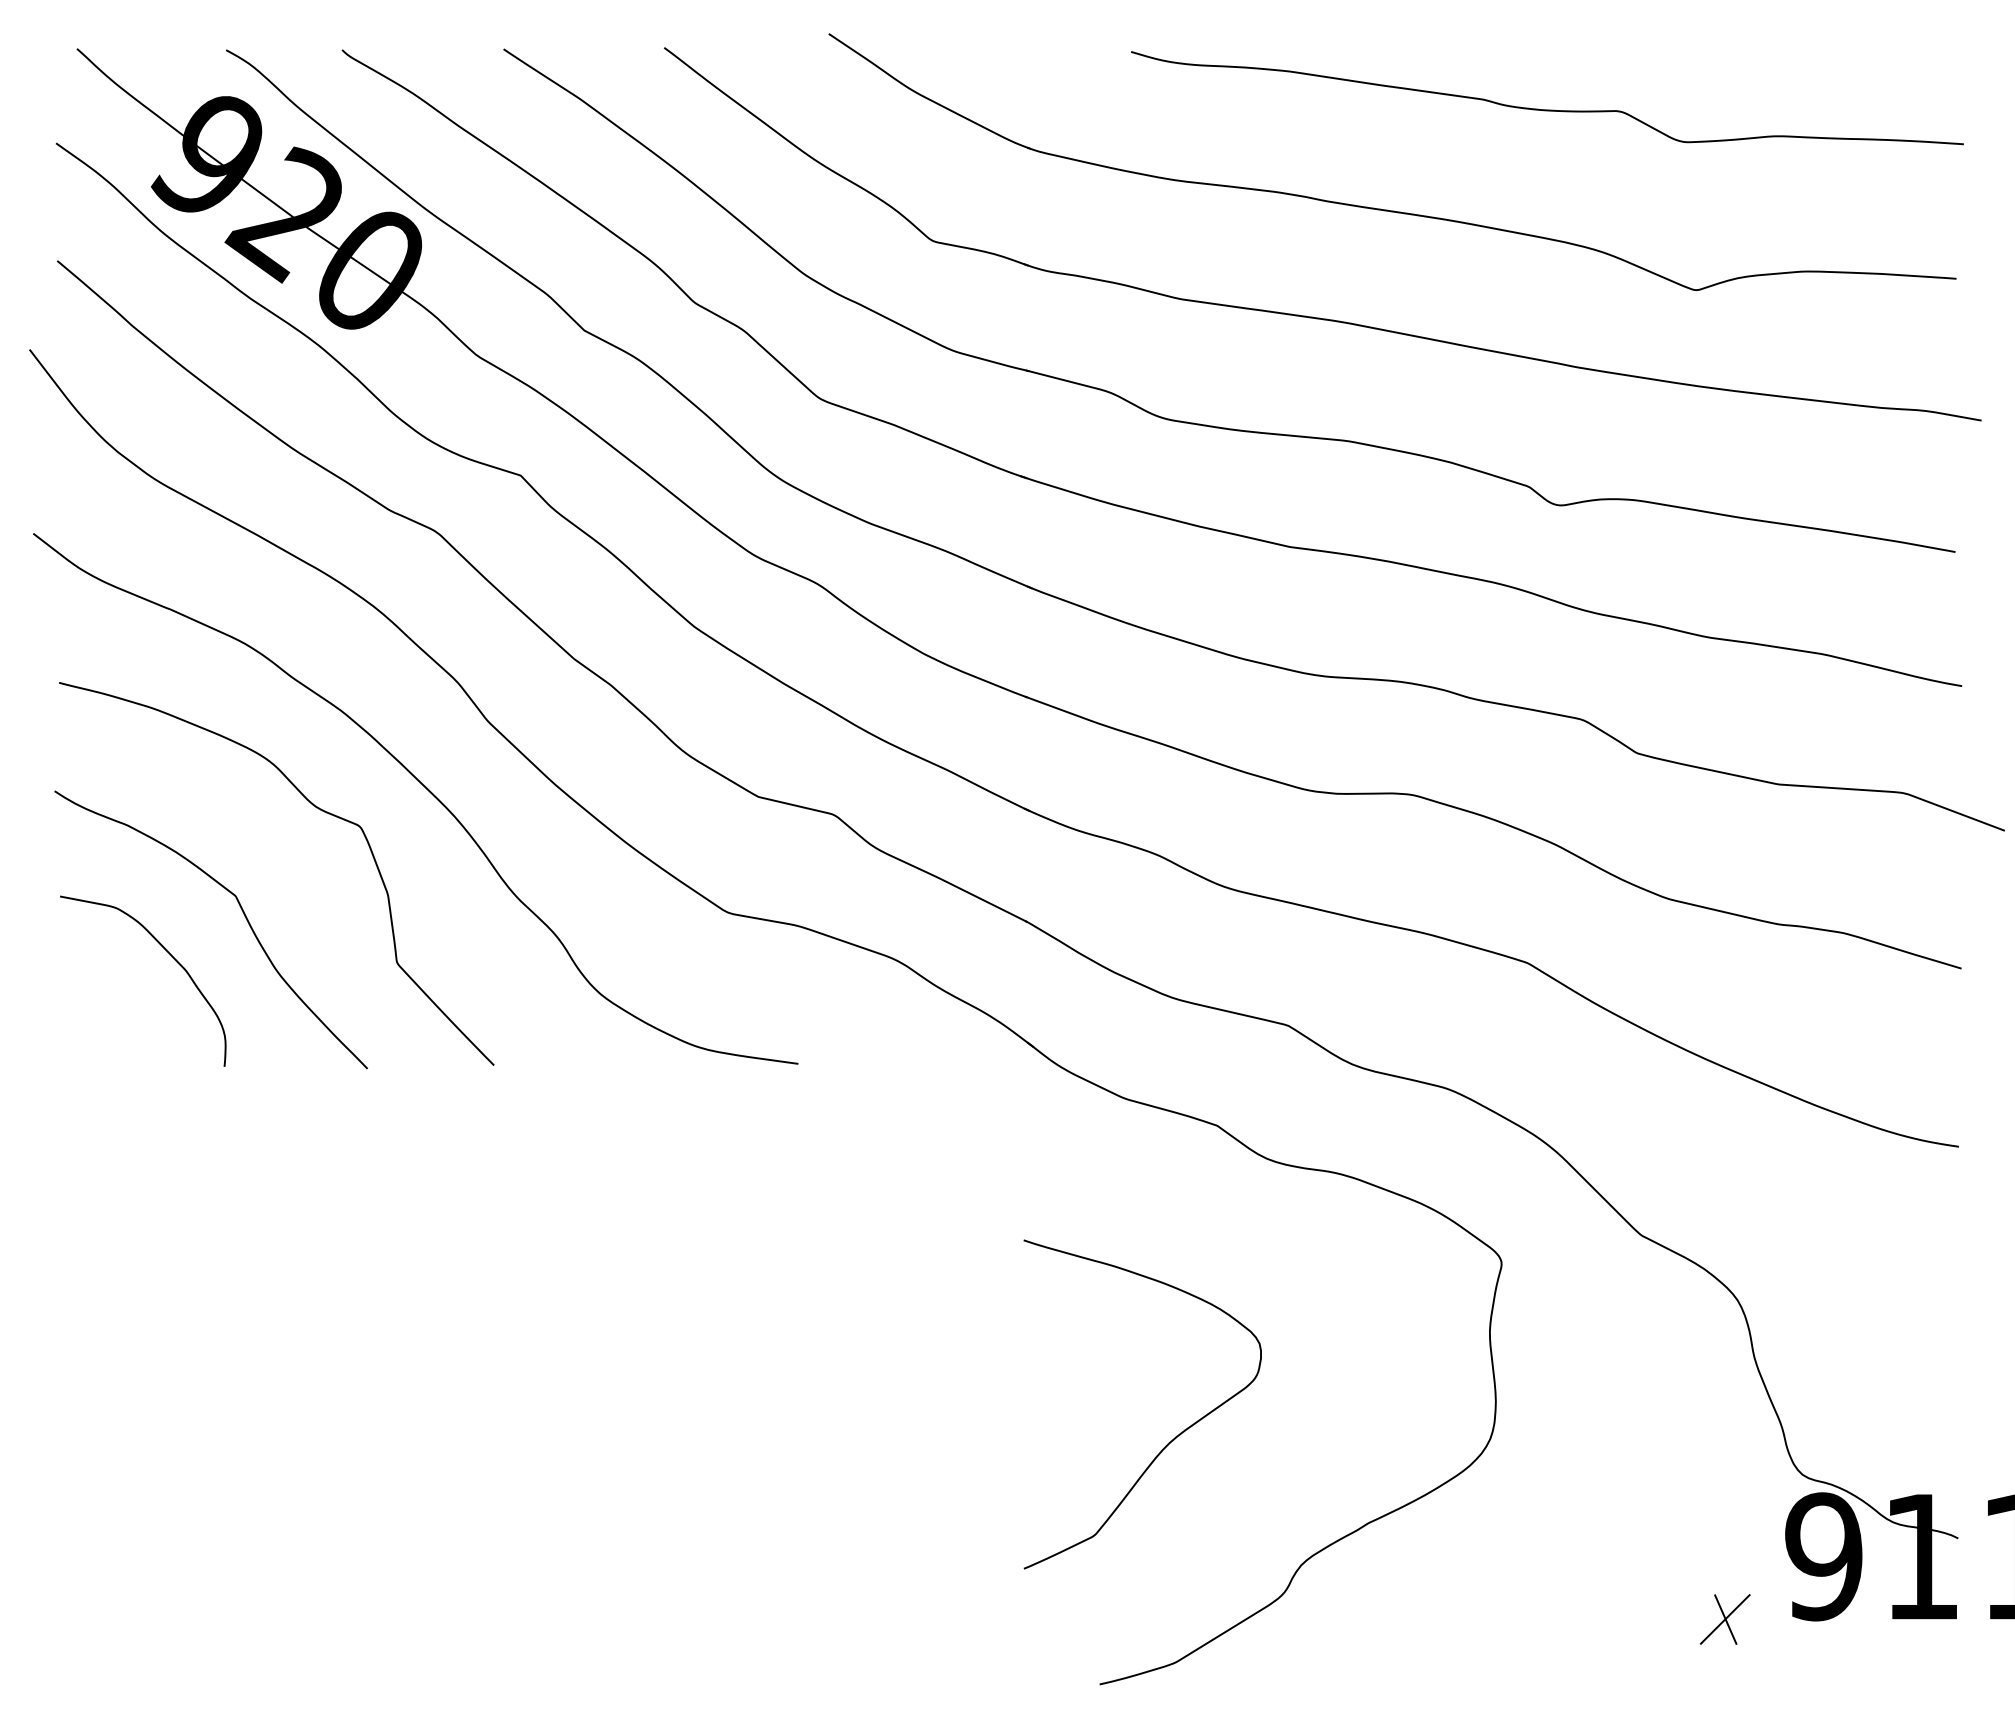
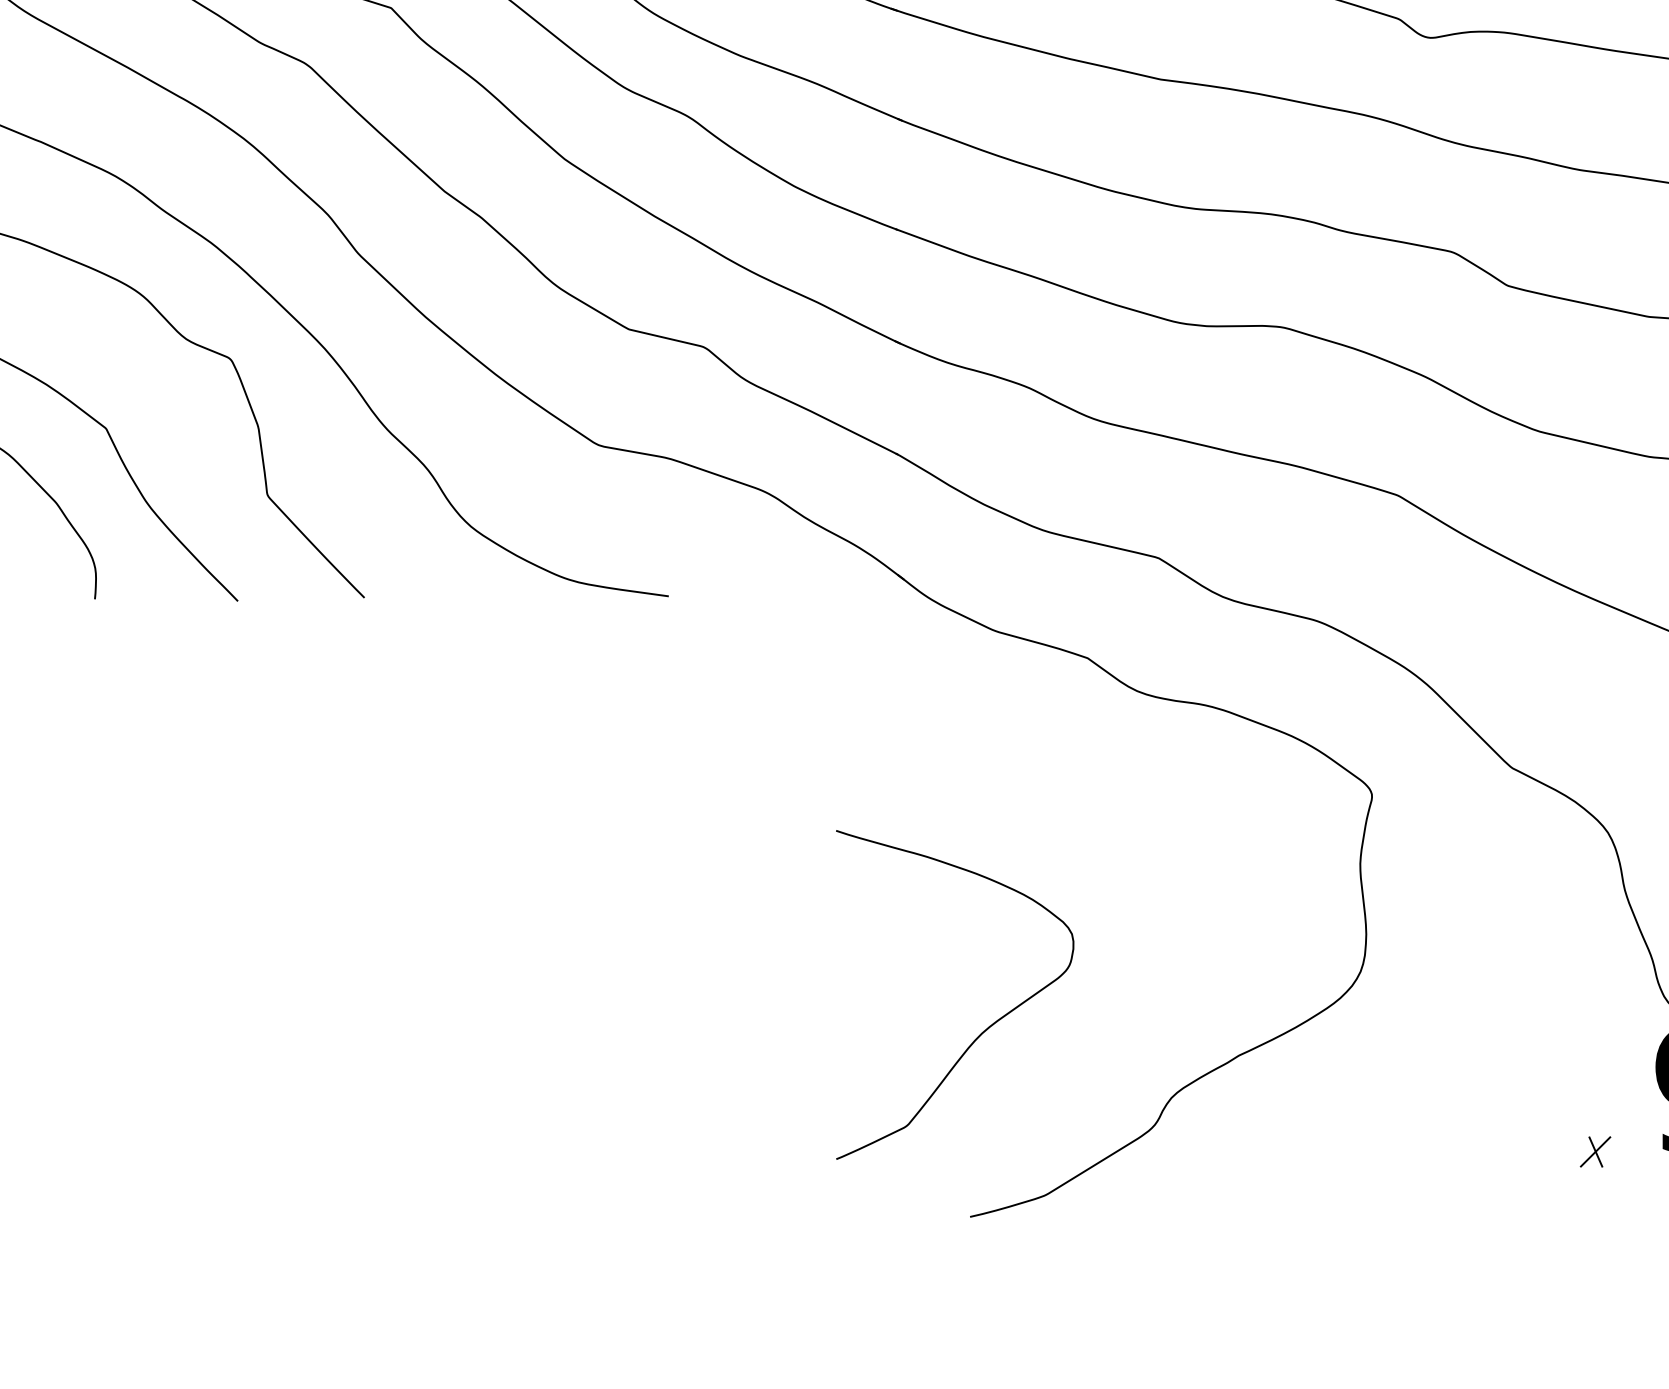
curve: (1169, 1441) -> (981, 1031), moved
part: (1724, 1619) -> (1594, 1151), size x0.6

